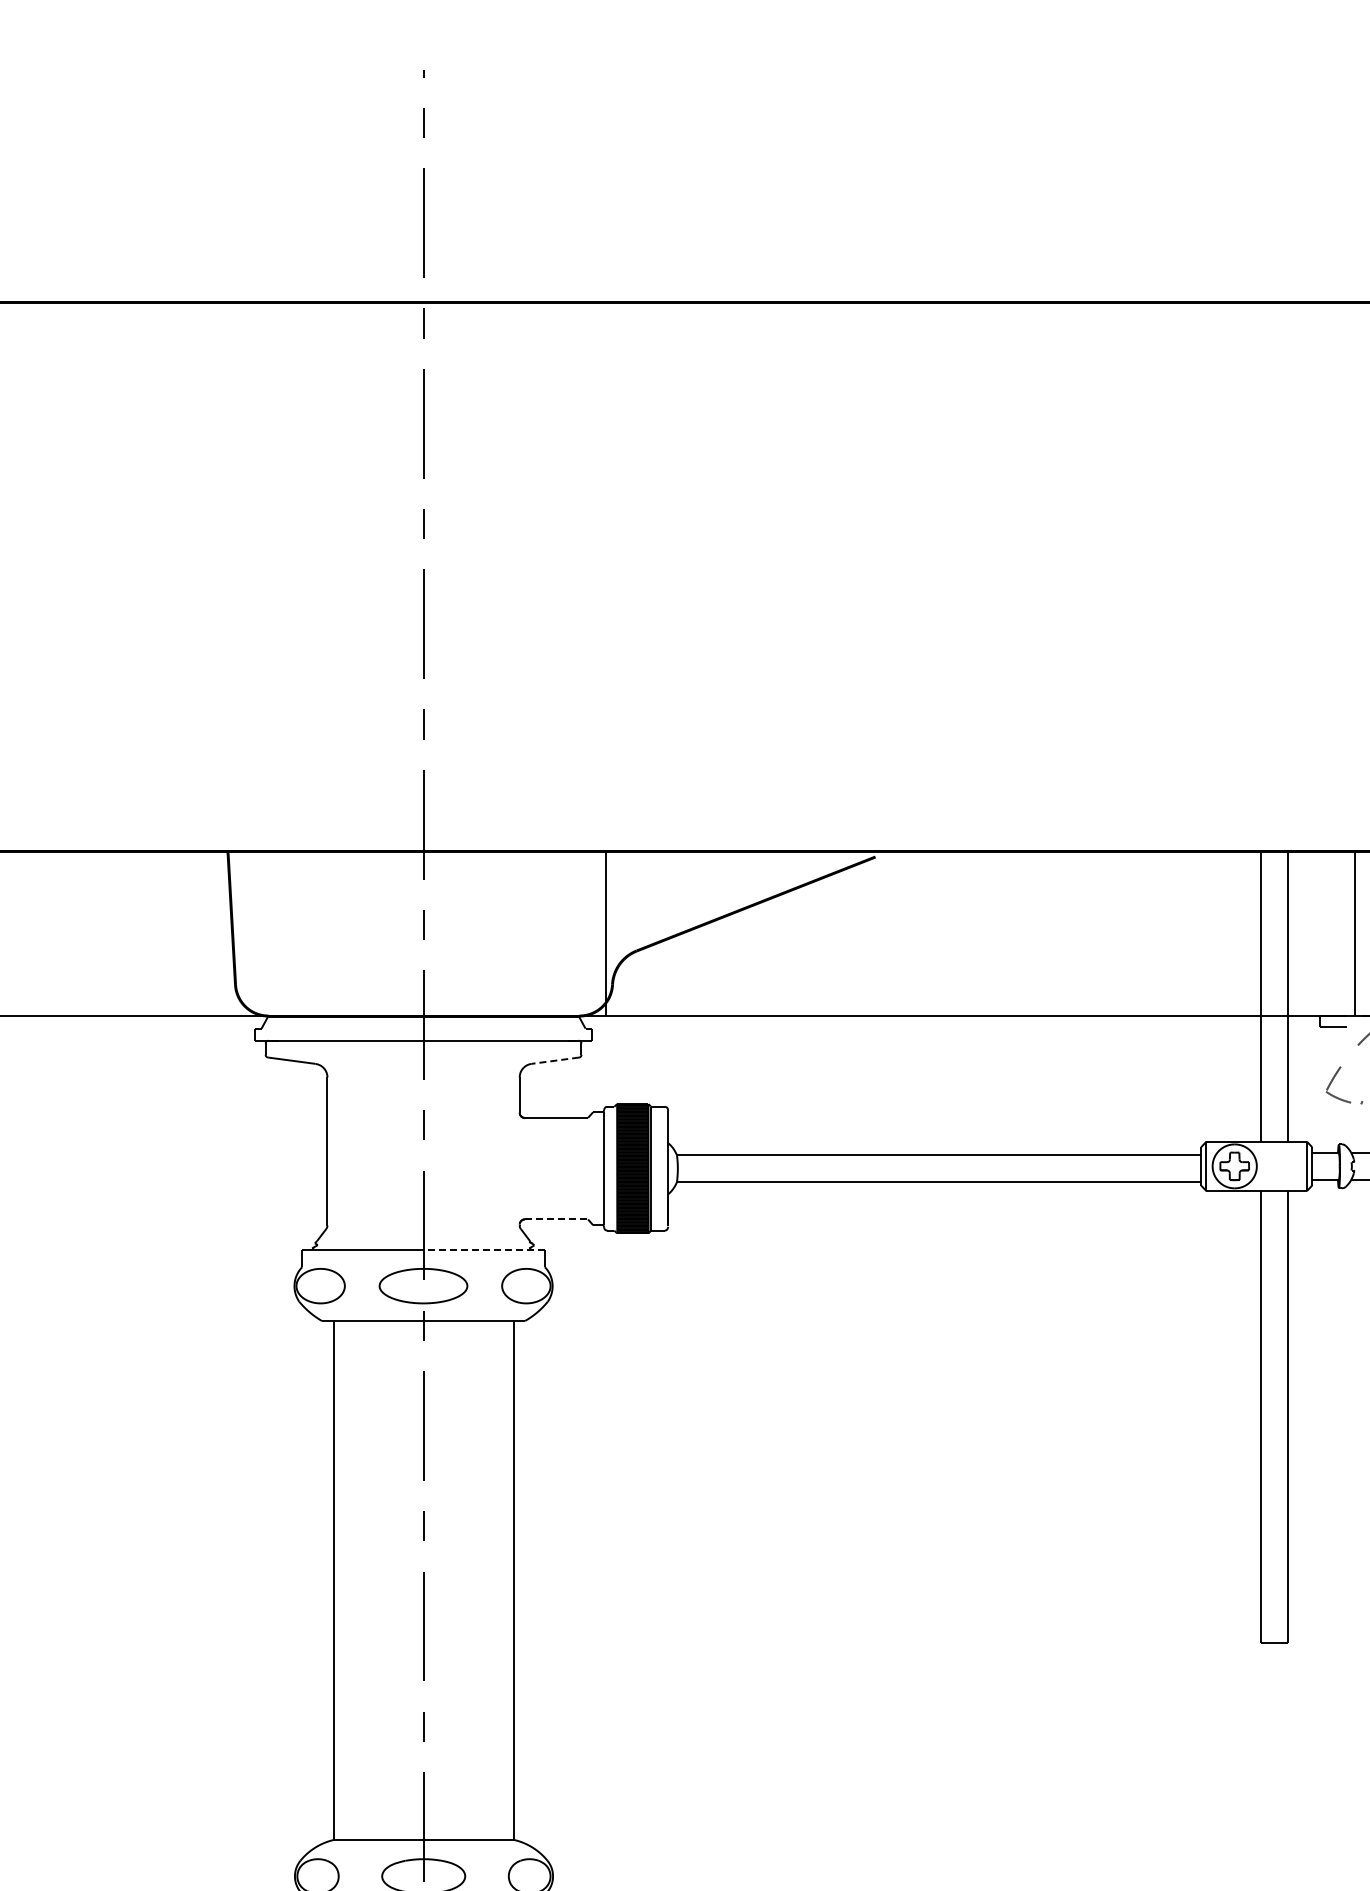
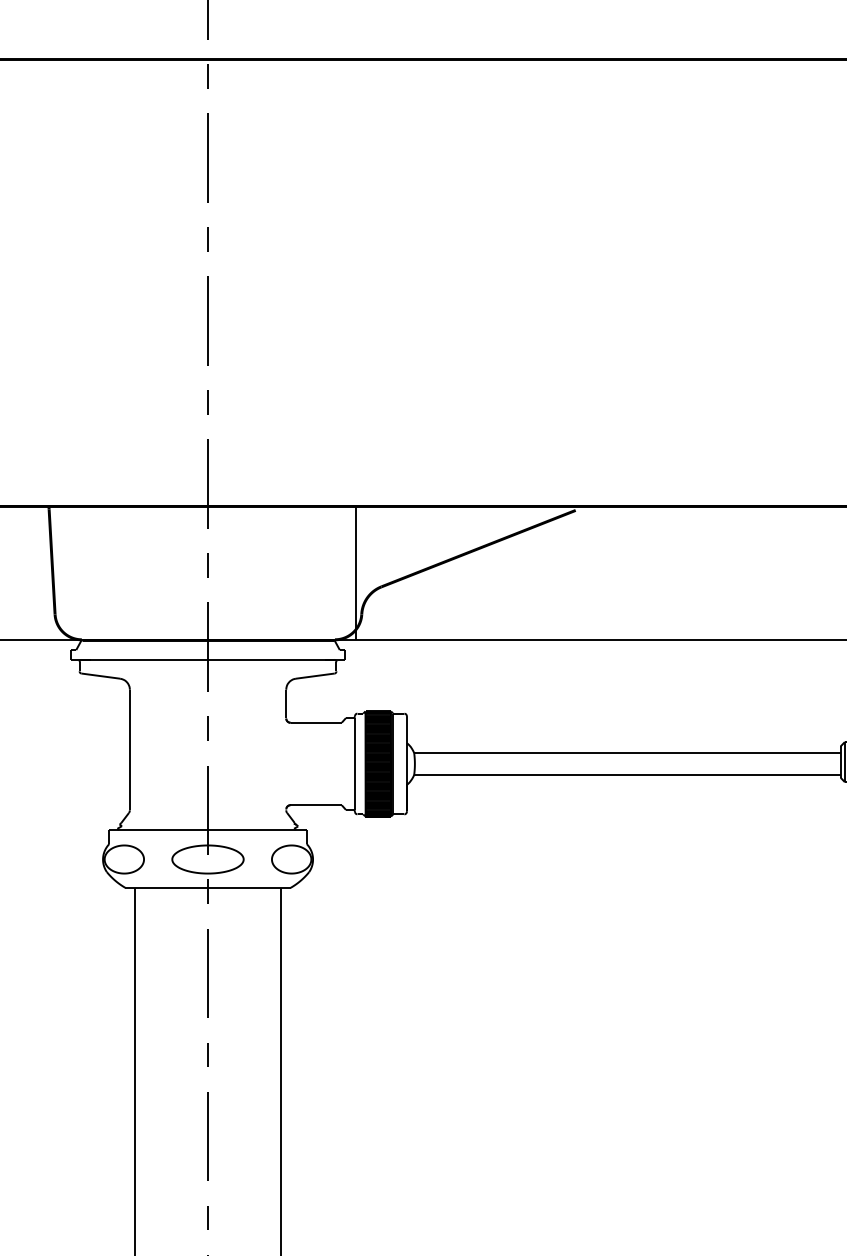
line: (555, 1060) -> (315, 675), dashed -> solid
line: (556, 1219) -> (316, 805), dashed -> solid
line: (484, 1249) -> (257, 829), dashed -> solid

